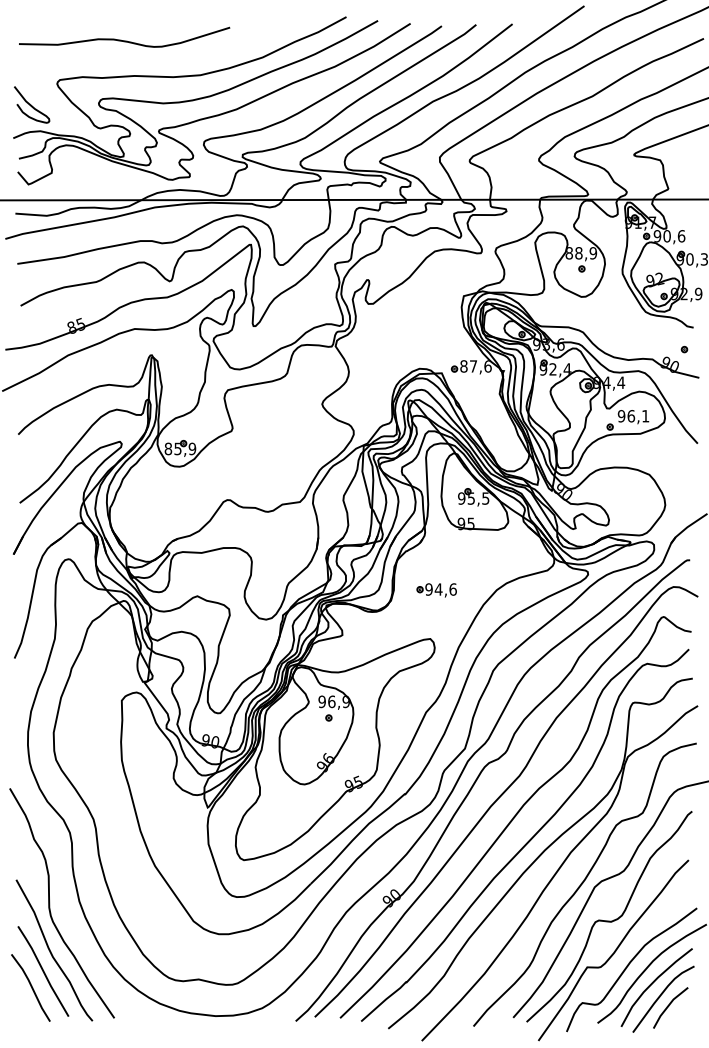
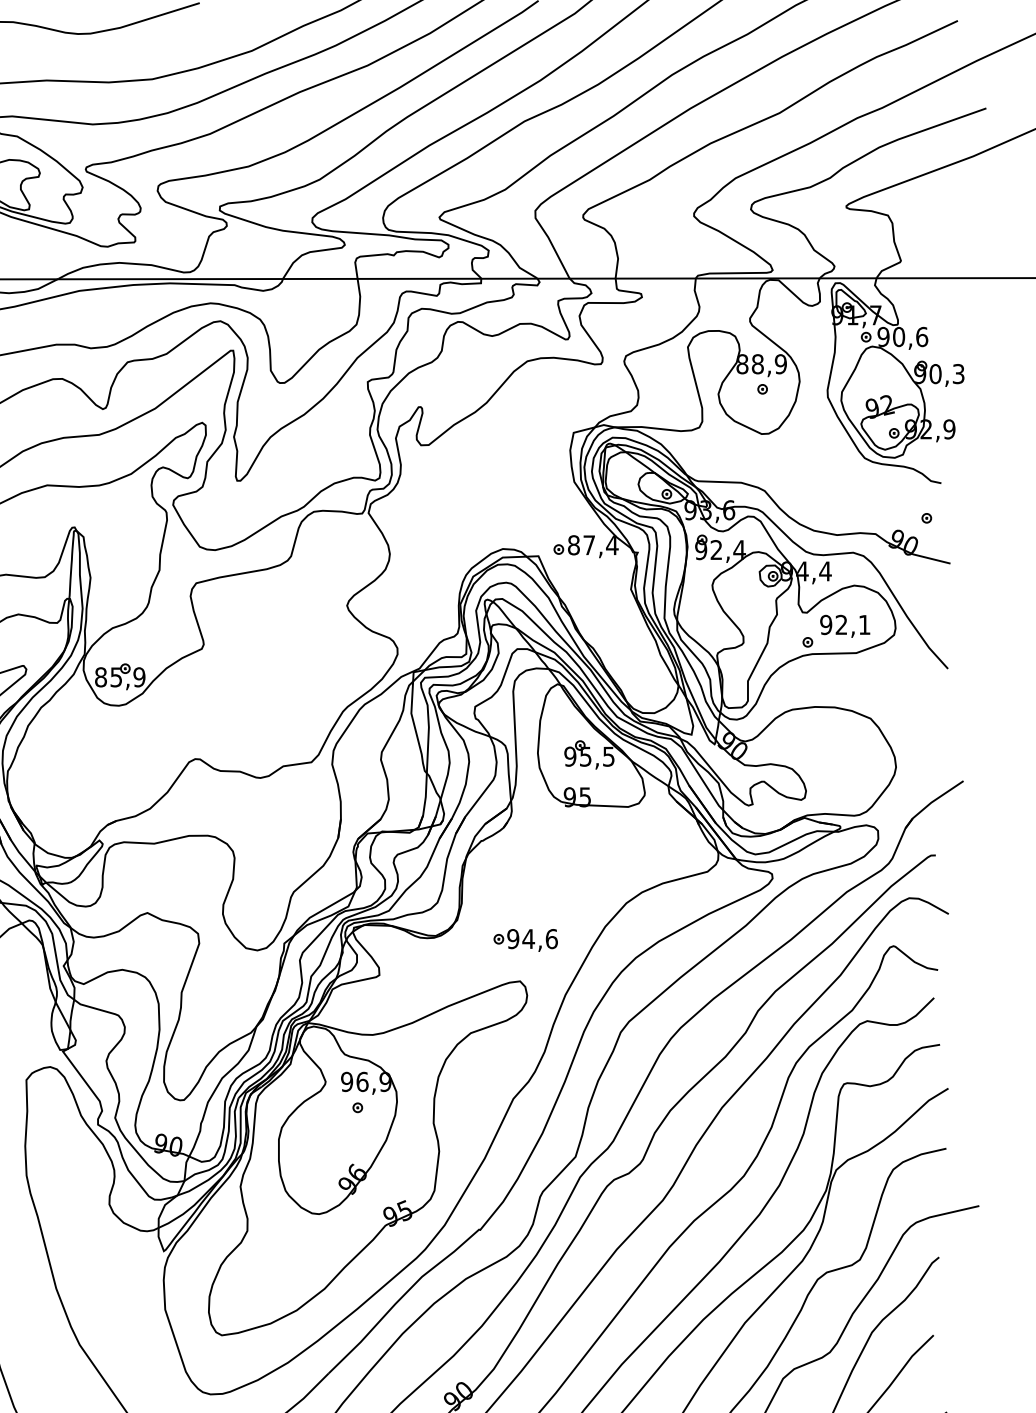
text: (487, 366) -> (611, 545), 87,6 -> 87,4
text: (631, 416) -> (841, 625), 96,1 -> 92,1
part: (436, 590) -> (525, 940), moved

